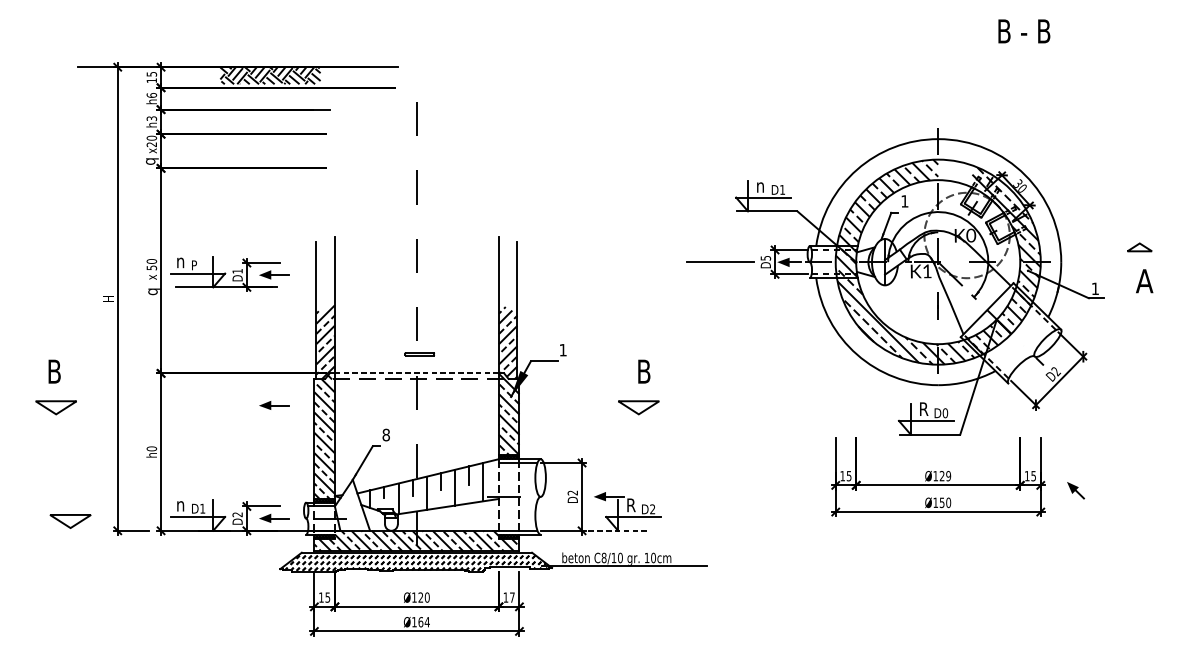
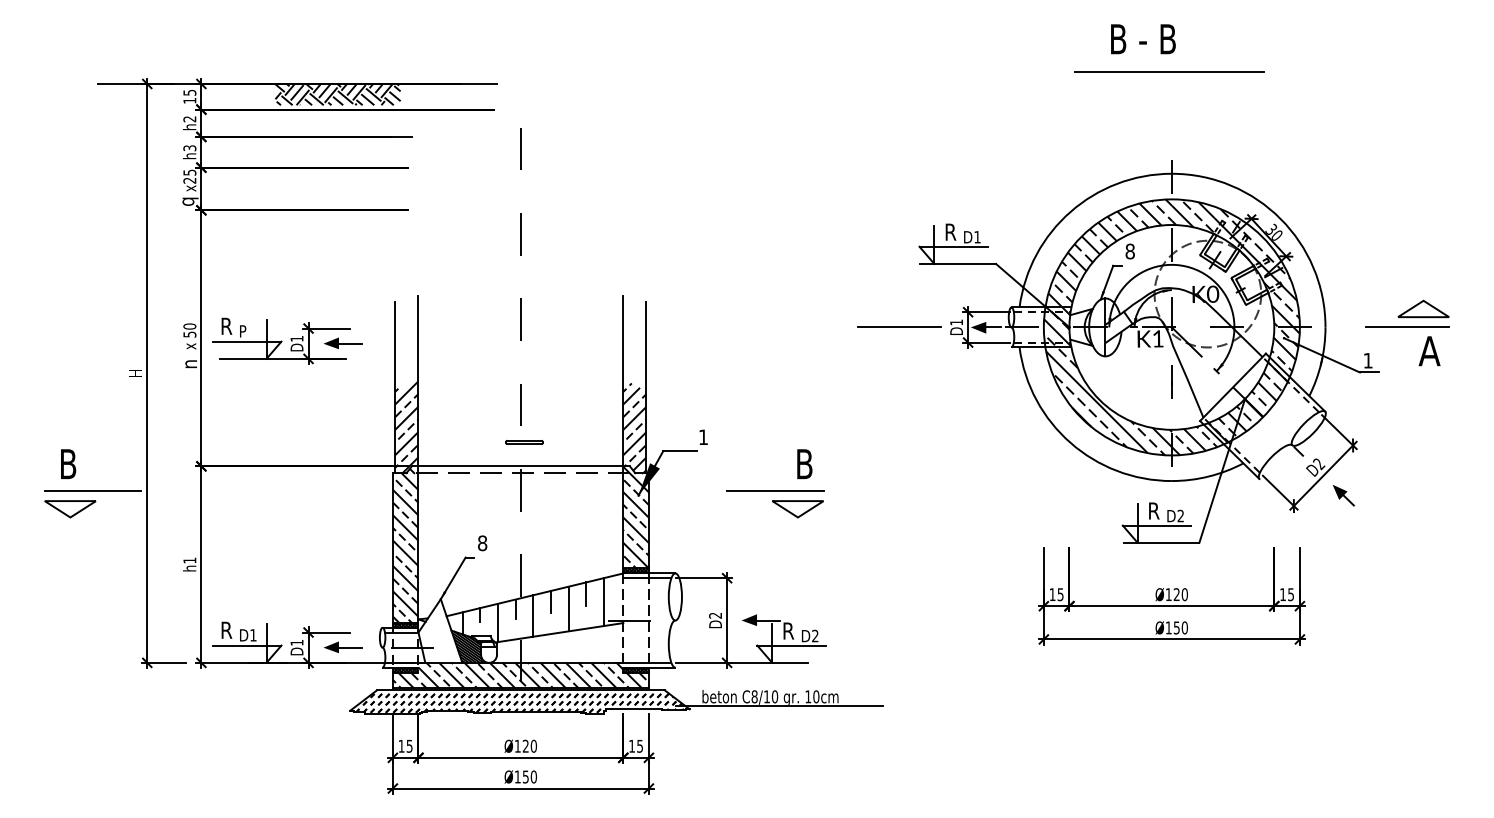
text: (1024, 31) -> (1143, 39), moved
line: (935, 57) -> (1168, 71), added
text: (151, 95) -> (189, 119), h6 -> h2
text: (151, 138) -> (189, 172), x20 -> x25
hatch: (954, 174) -> (1192, 217), added
text: (760, 185) -> (950, 231), n -> R
text: (904, 201) -> (1129, 251), 1 -> 8
part: (1139, 247) -> (1423, 308), size x1.67
text: (765, 258) -> (956, 322), D5 -> D1
text: (181, 260) -> (226, 325), n -> R
line: (1126, 262) -> (1407, 327), added
text: (153, 291) -> (192, 364), q -> n
line: (416, 373) -> (520, 466), dashed -> solid
line: (73, 392) -> (92, 490), added
line: (620, 392) -> (775, 490), added
part: (274, 404) -> (343, 505), removed
text: (945, 412) -> (1180, 515), D0 -> D2
text: (151, 448) -> (189, 560), h0 -> h1
text: (948, 476) -> (1184, 594), Ø129 -> Ø120
part: (1075, 490) -> (1343, 495), moved
text: (181, 504) -> (226, 629), n -> R
text: (237, 514) -> (296, 642), D2 -> D1
hatch: (375, 517) -> (469, 646), added
part: (70, 521) -> (88, 651), removed
line: (616, 530) -> (770, 662), dashed -> solid
text: (511, 597) -> (639, 746), 17 -> 15
text: (423, 621) -> (529, 776), Ø164 -> Ø150

